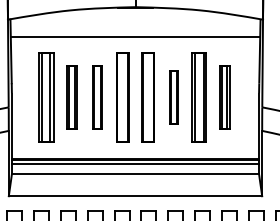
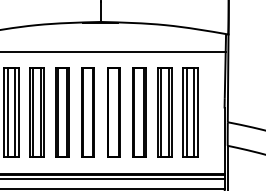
part: (71, 97) -> (36, 112), size x1.43
part: (97, 97) -> (62, 112), size x1.43
part: (173, 97) -> (138, 112), size x1.67
part: (224, 97) -> (189, 112), size x1.43

